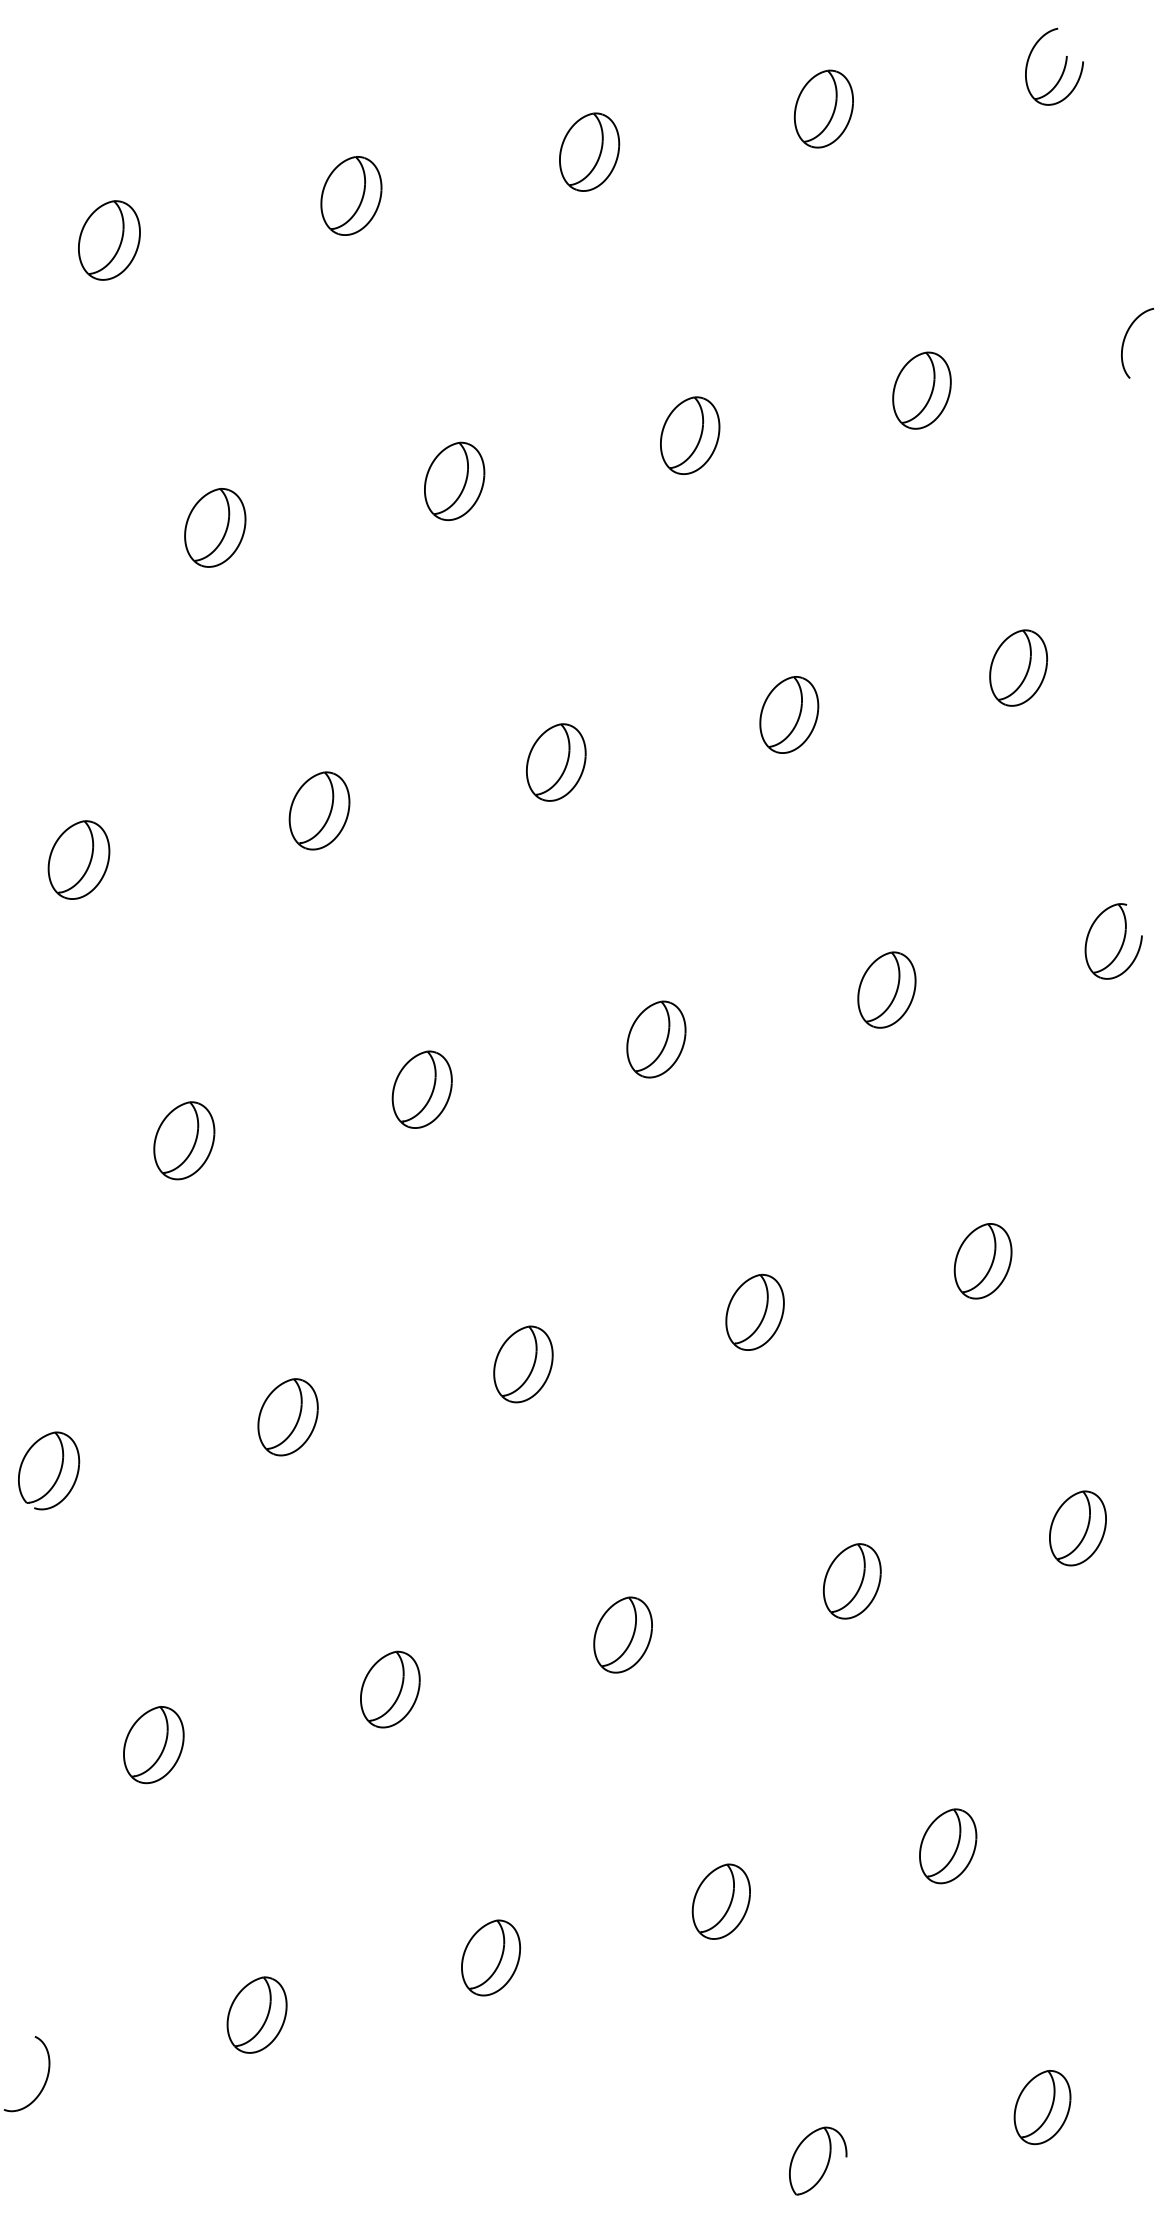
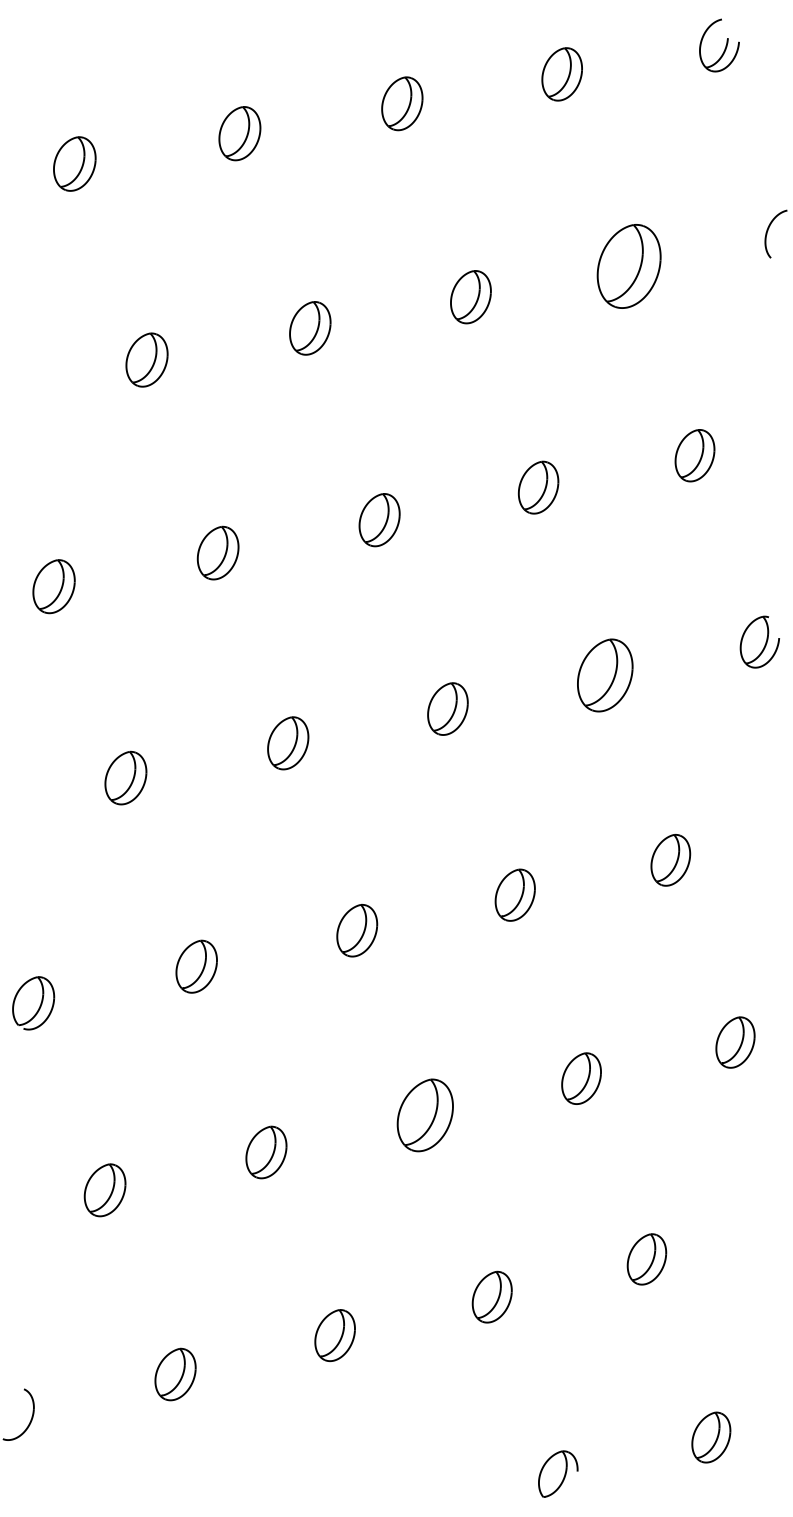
part: (921, 390) -> (628, 266), size x1.6
part: (885, 988) -> (604, 674), size x1.4
part: (622, 1633) -> (424, 1114), size x1.4

